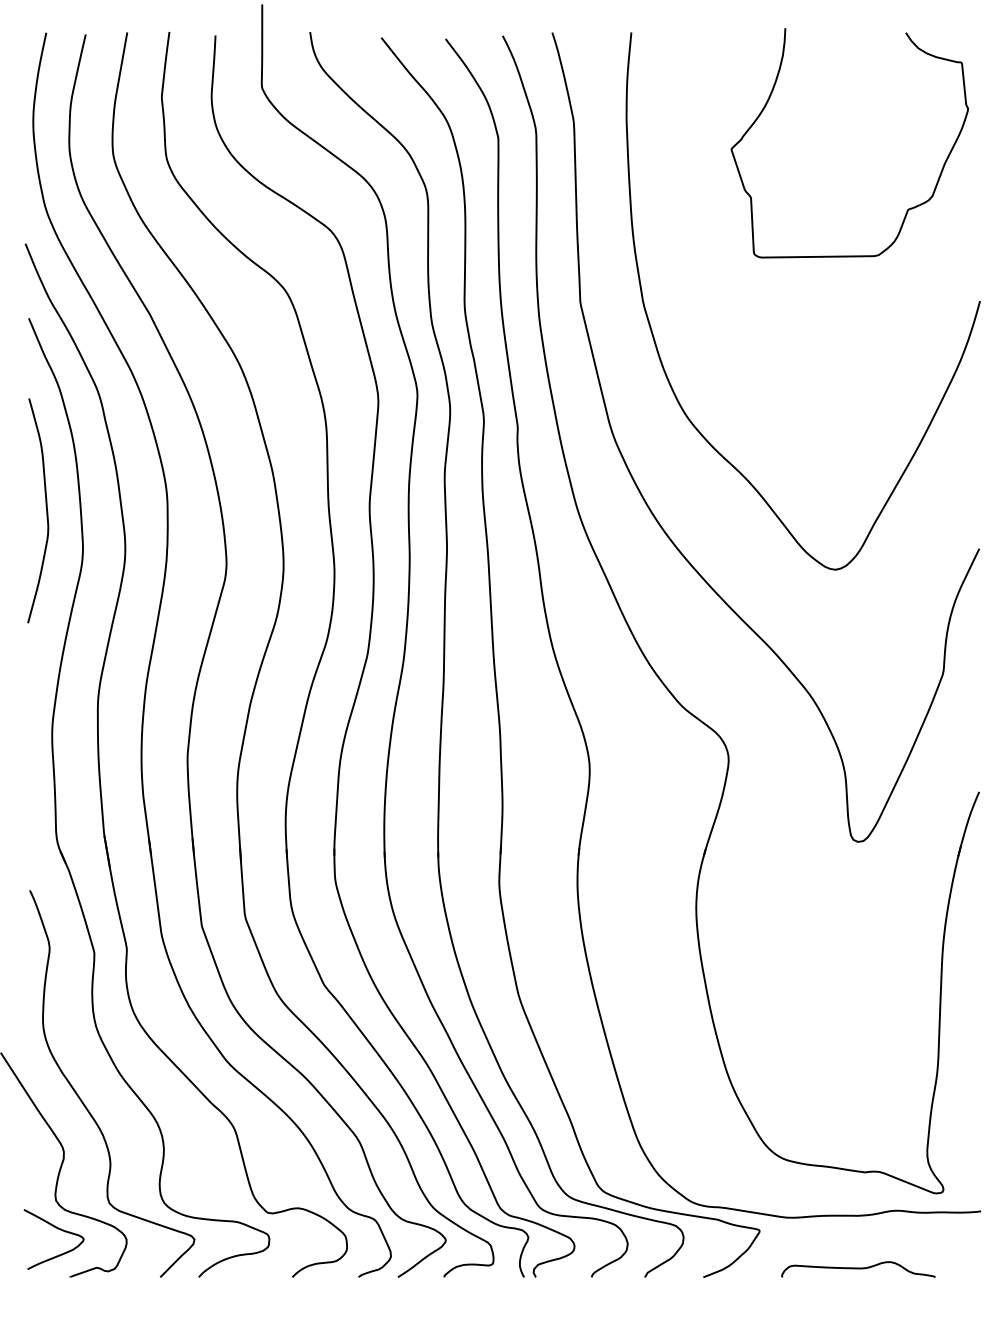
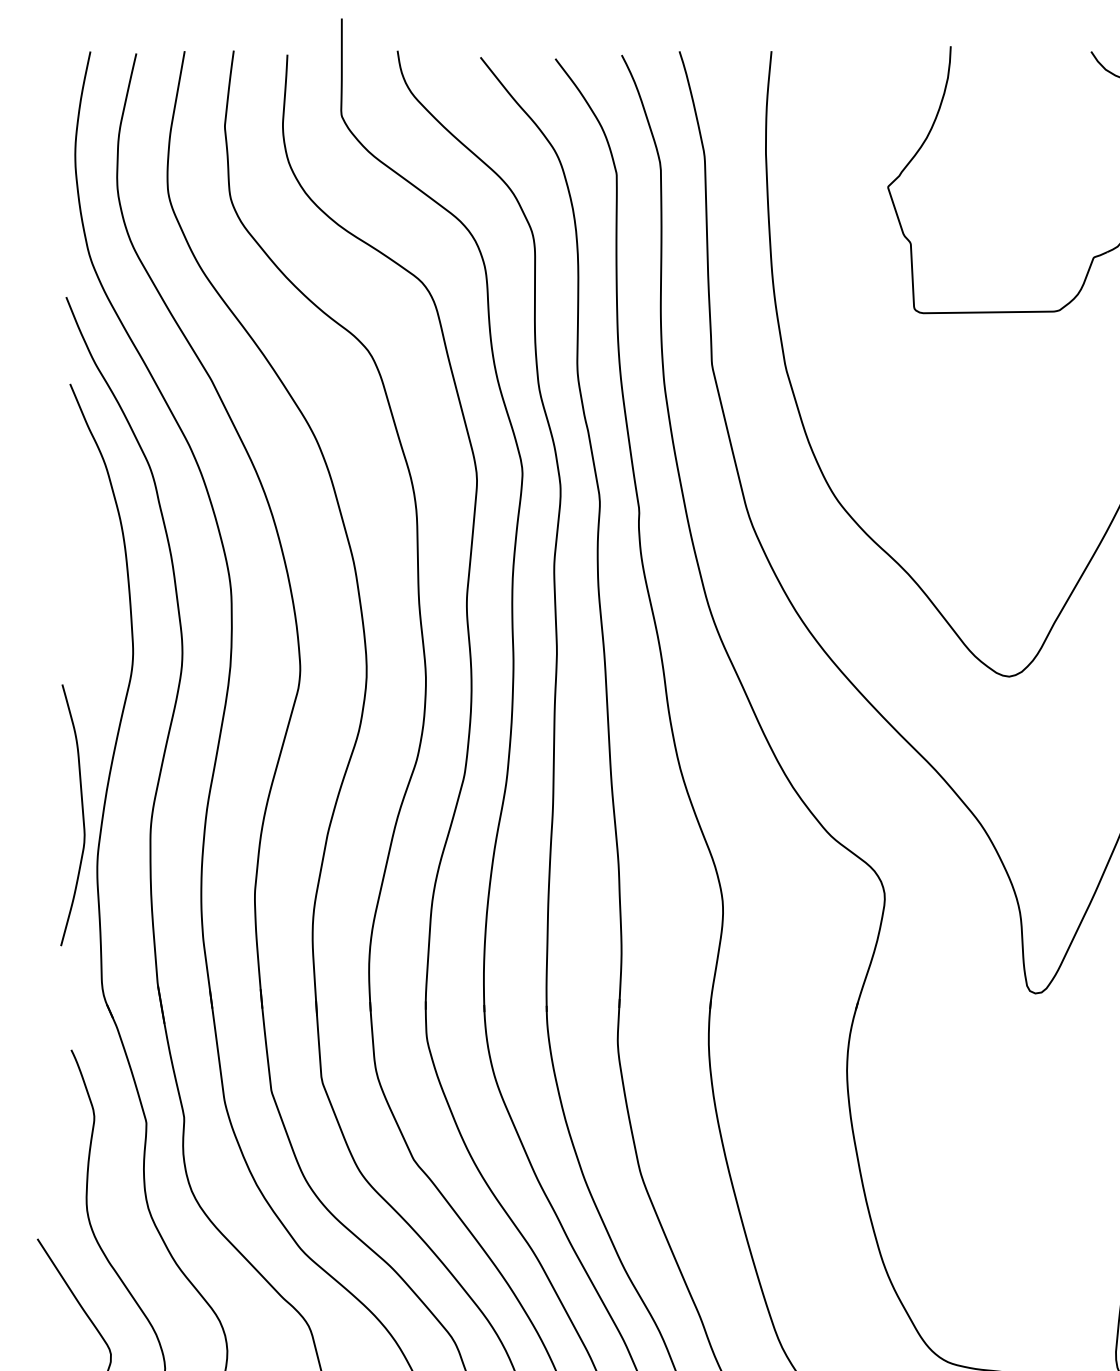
curve: (46, 510) -> (82, 814), moved

